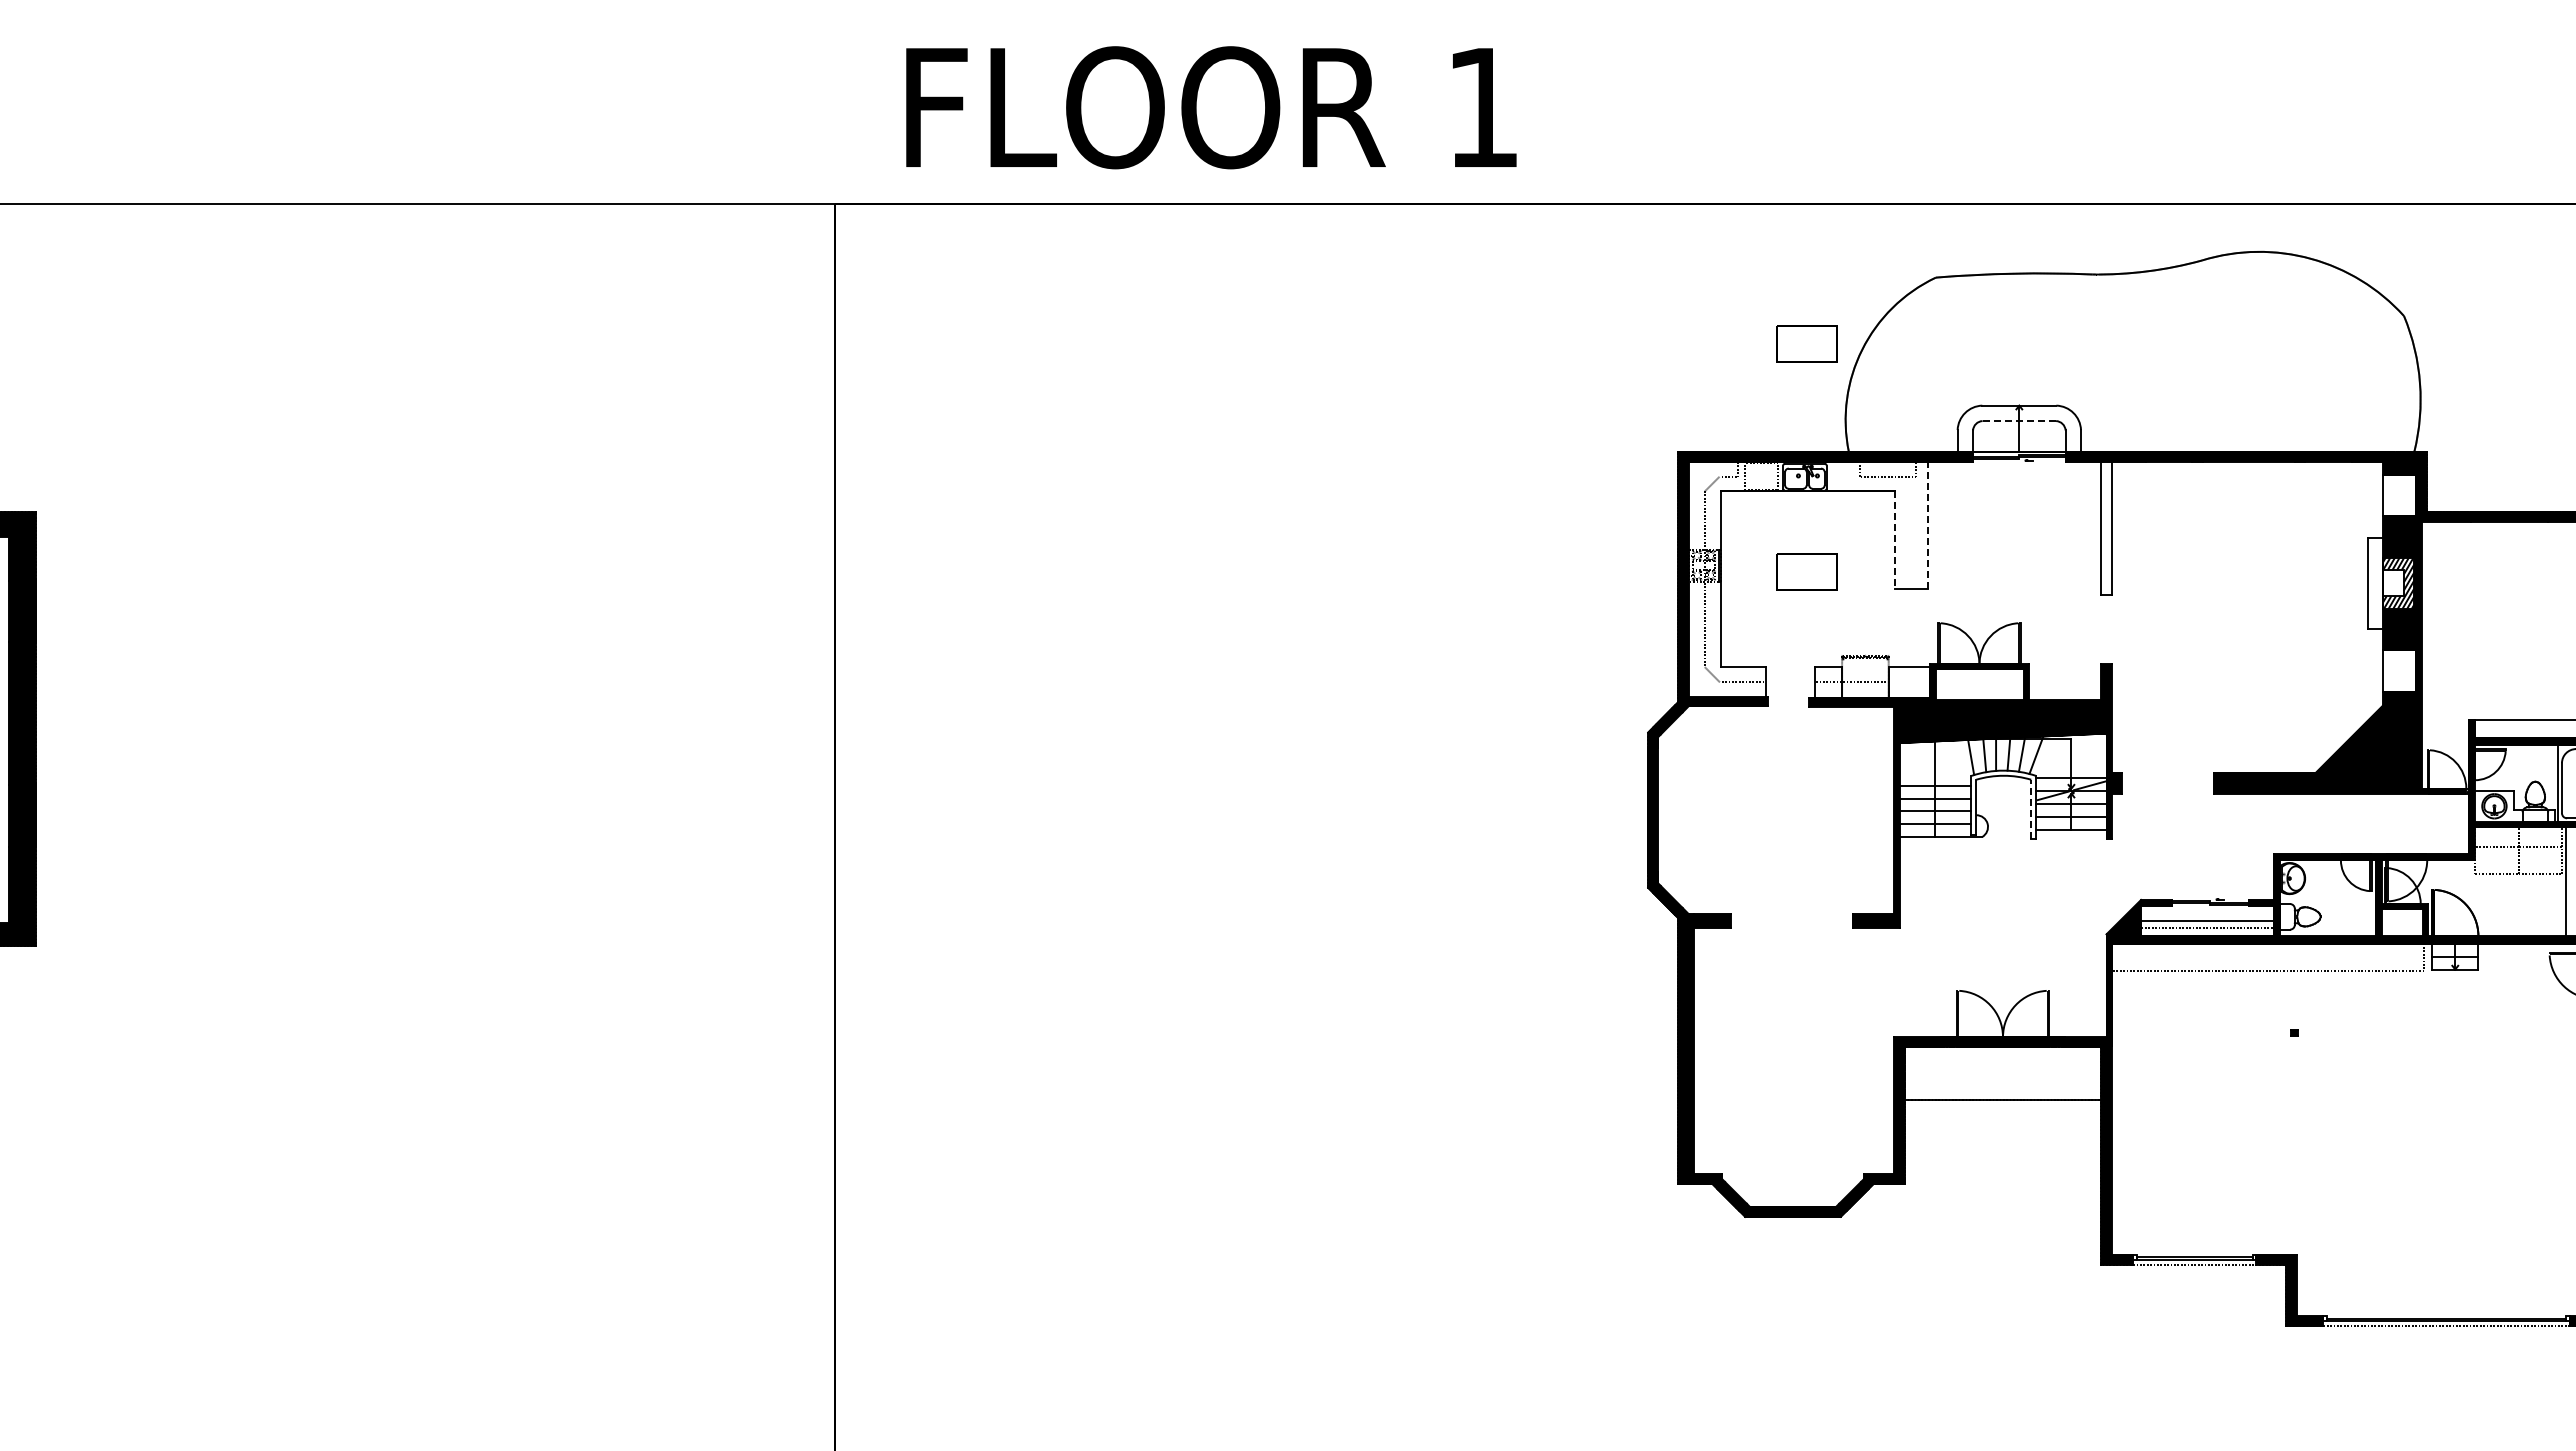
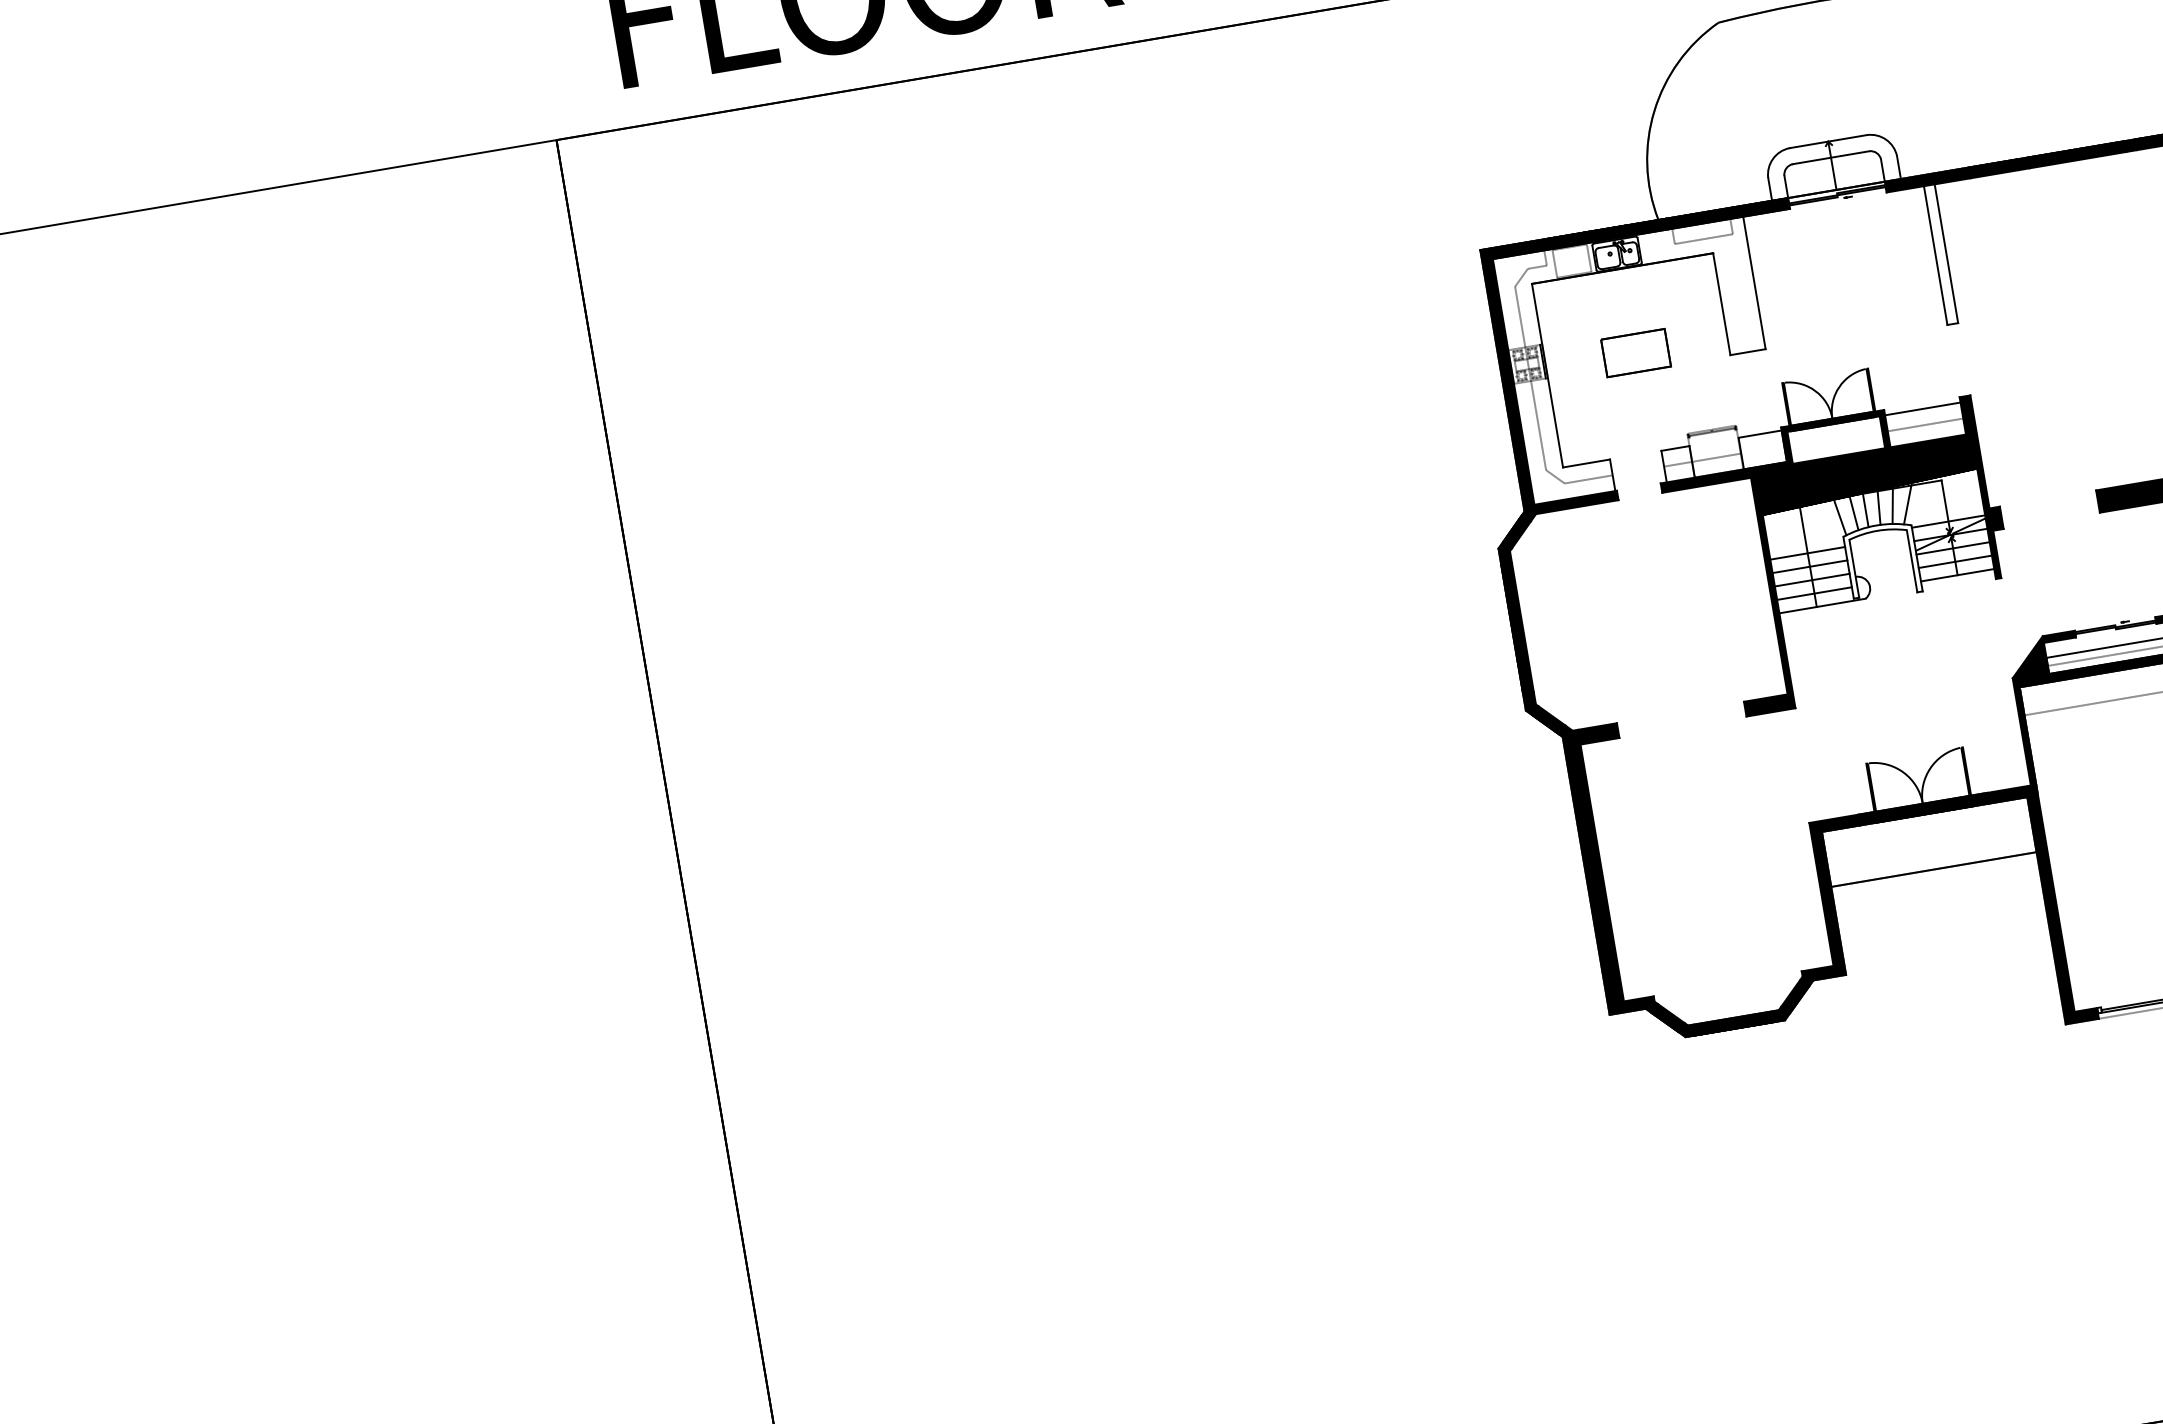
part: (1806, 343) -> (1595, 114), removed
line: (2019, 421) -> (1831, 158), dashed -> solid
line: (1928, 525) -> (1754, 282), dashed -> solid
line: (1894, 540) -> (1721, 304), dashed -> solid
line: (2065, 669) -> (1923, 408), added
line: (2065, 684) -> (1925, 424), added
line: (2031, 809) -> (1912, 561), dashed -> solid

